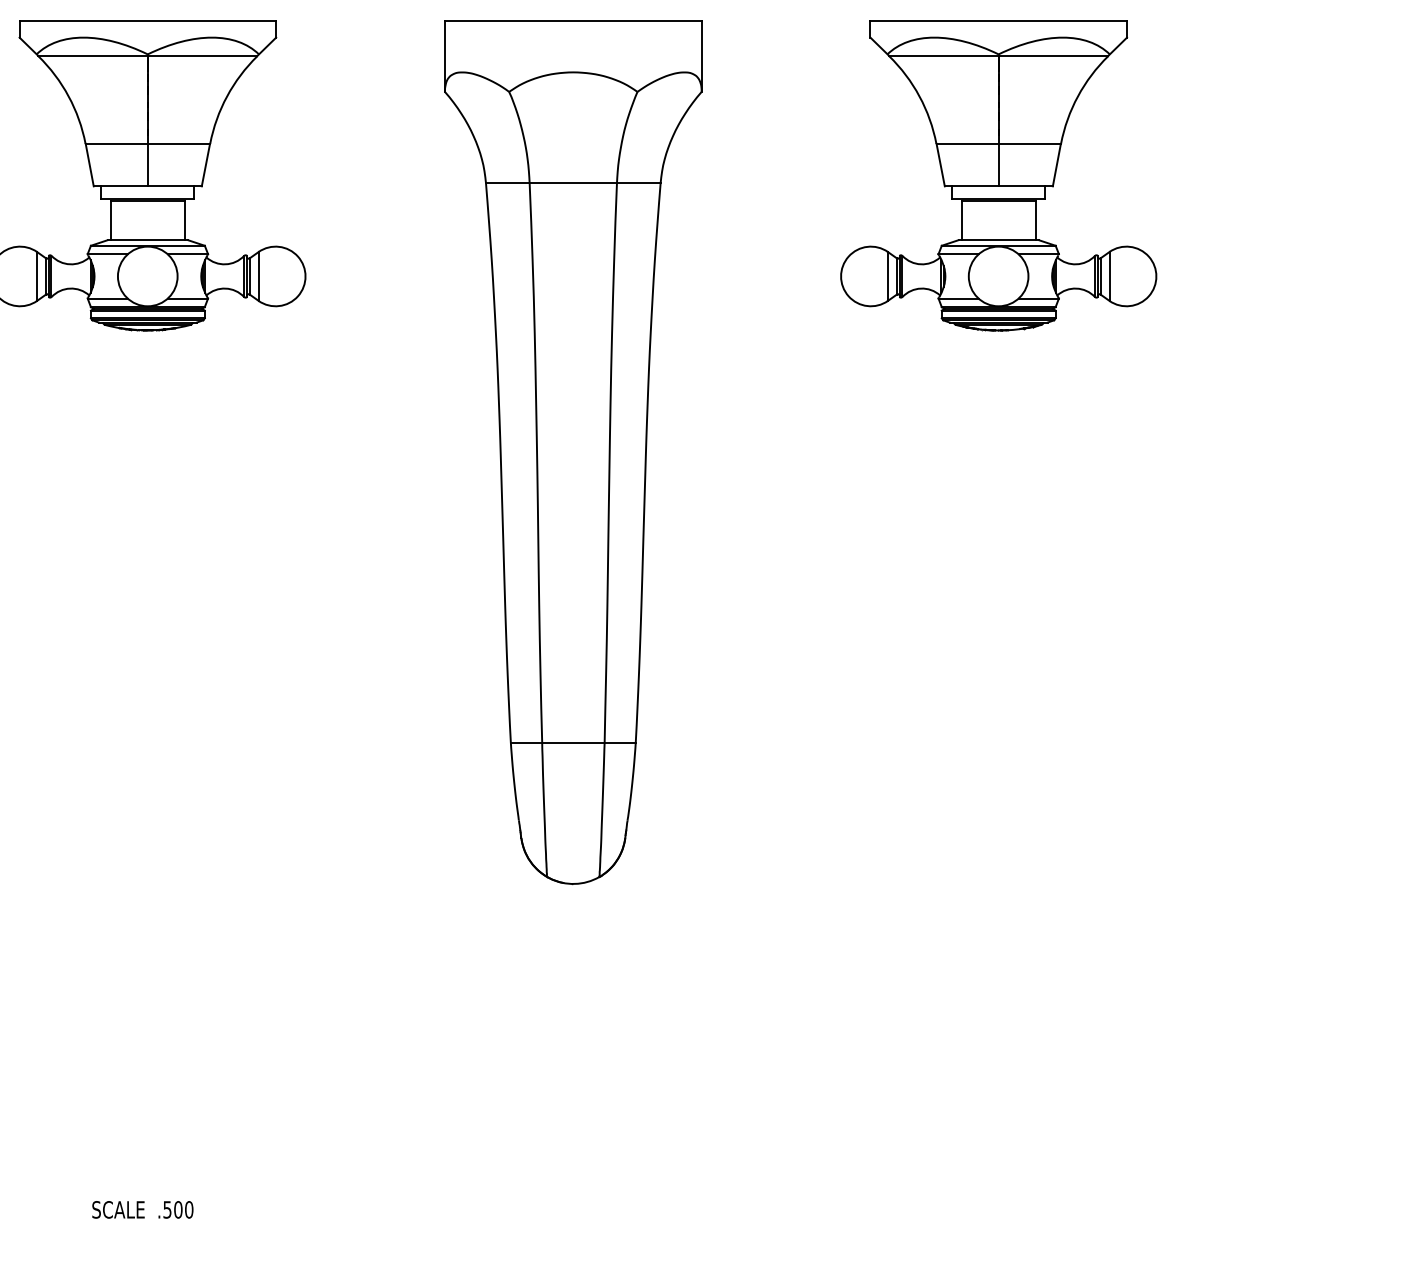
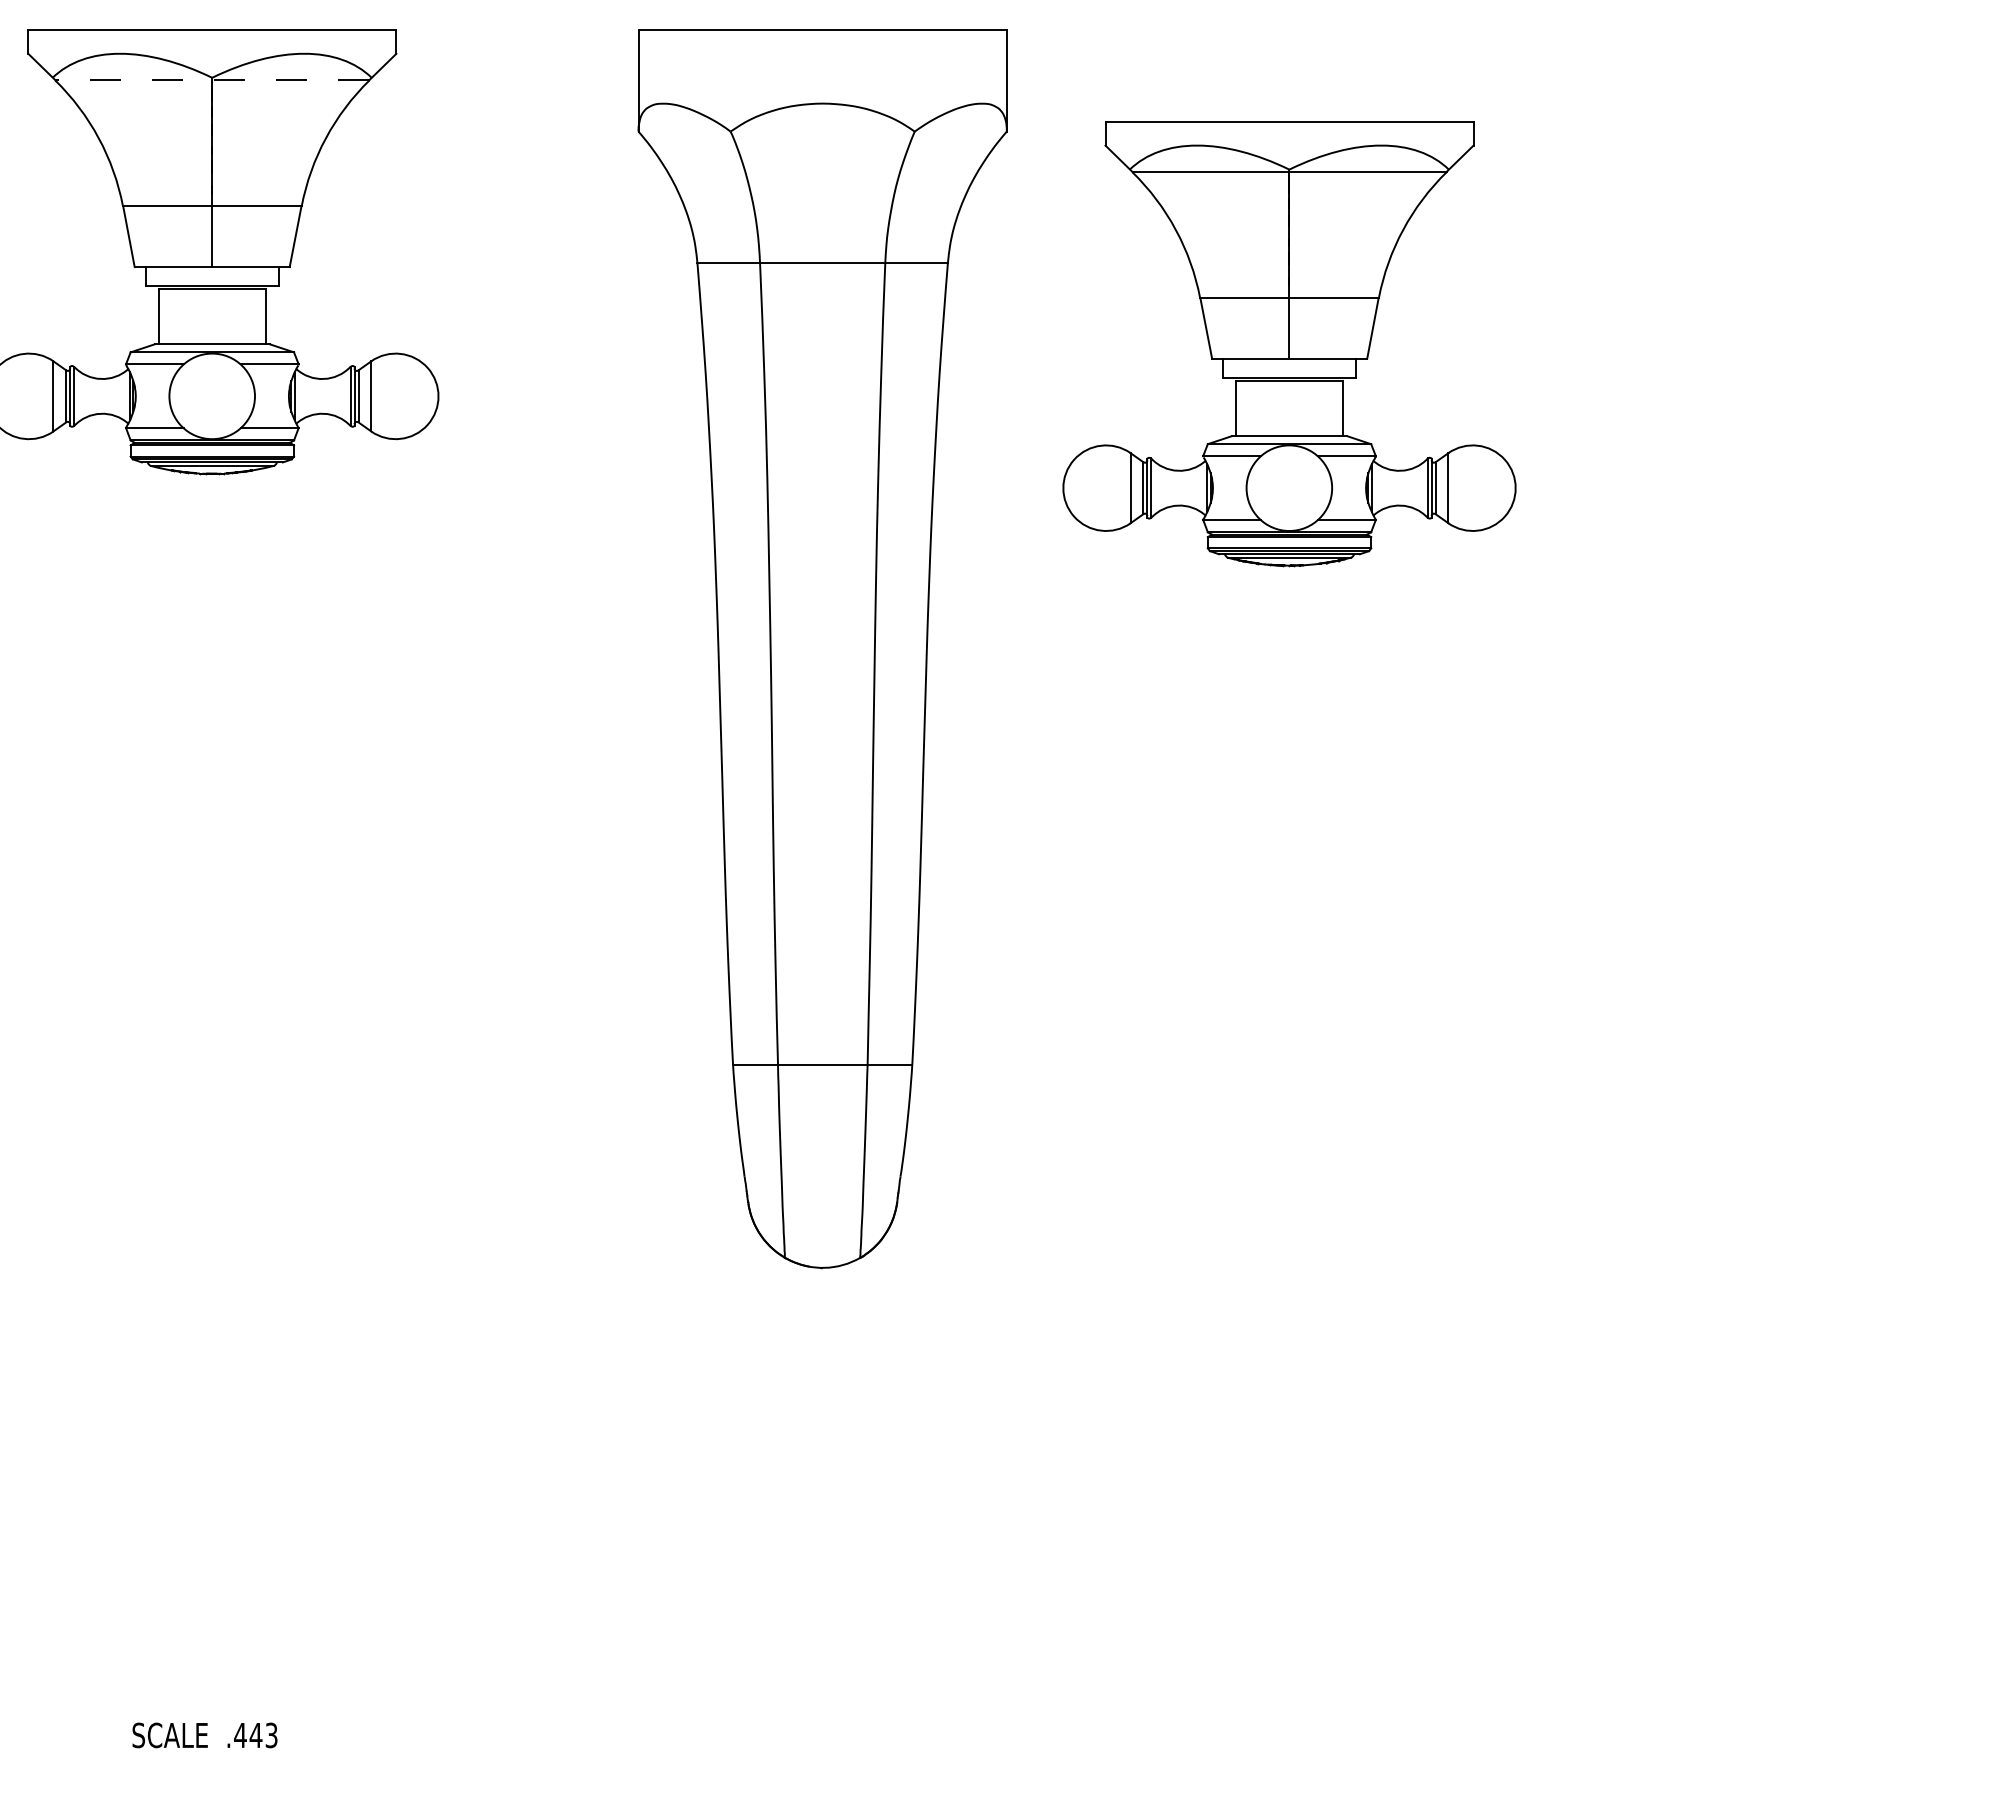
line: (147, 56) -> (211, 80), solid -> dashed
part: (998, 175) -> (1289, 343), moved
text: (178, 1209) -> (256, 1734), .500 -> .443

